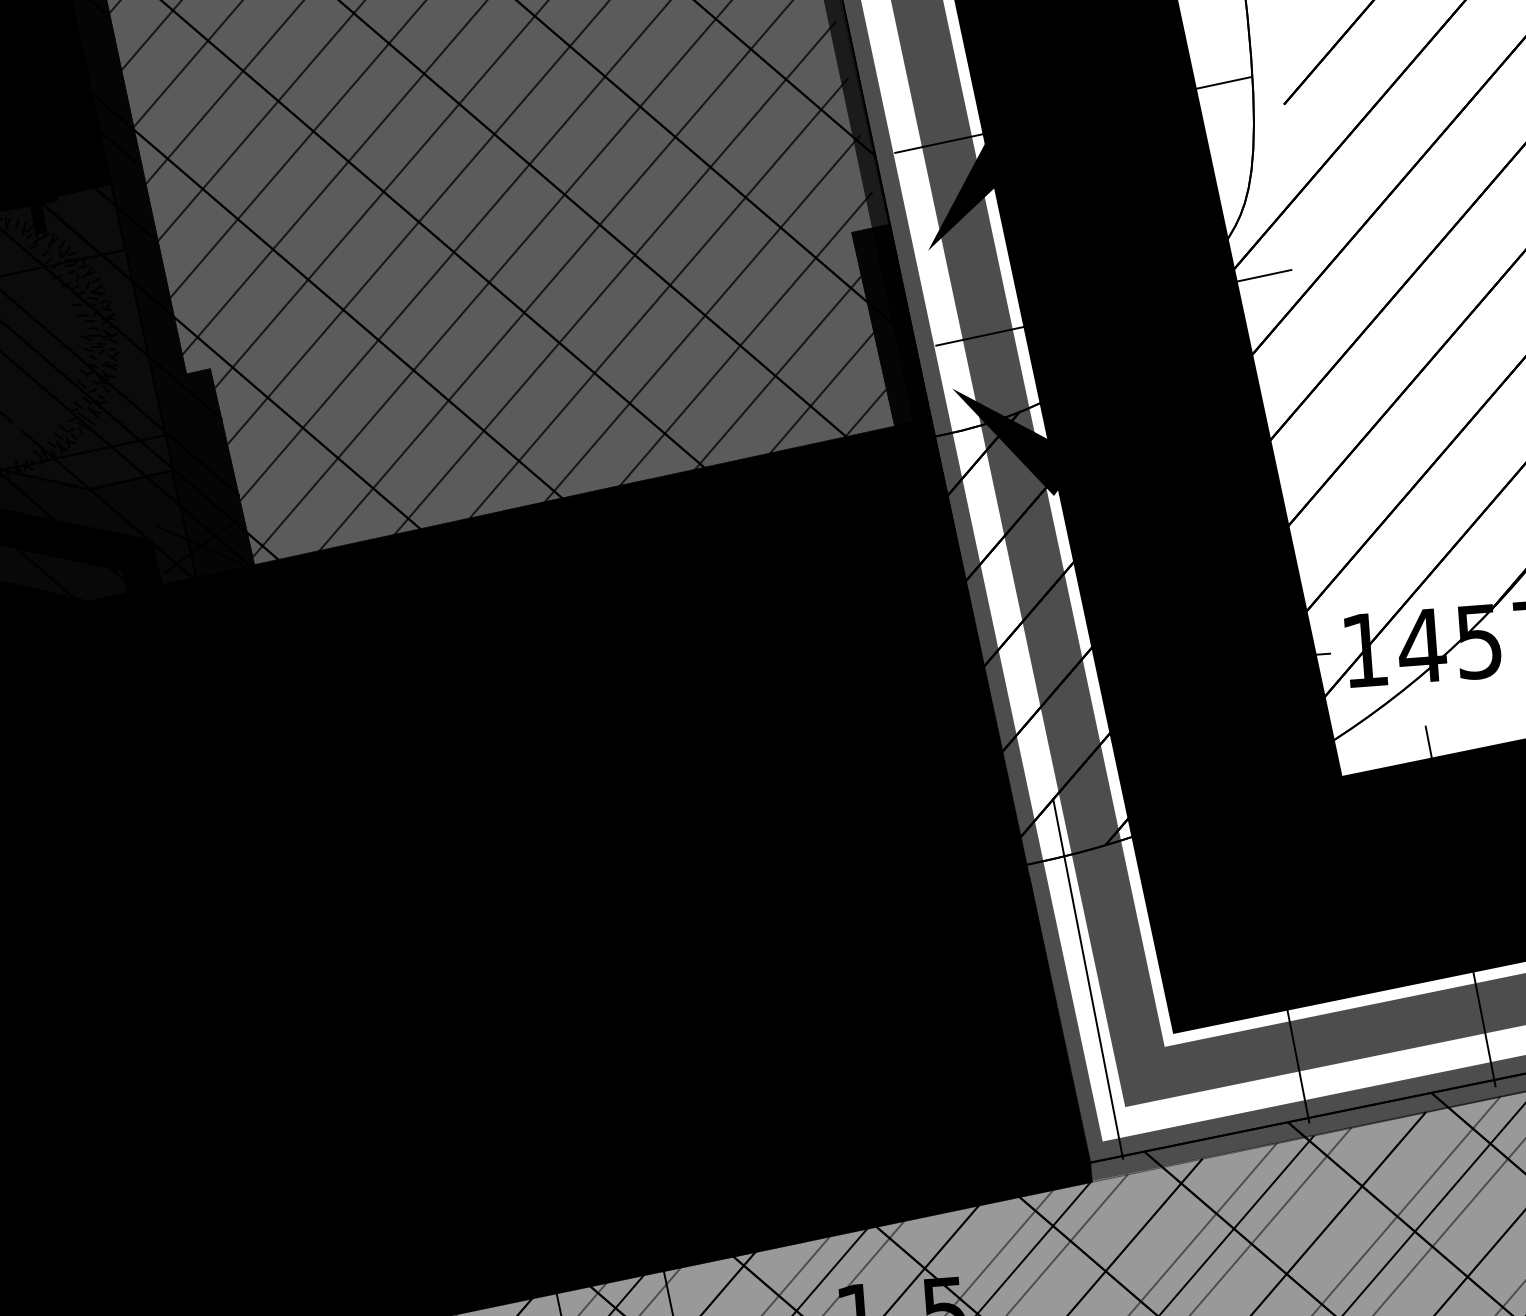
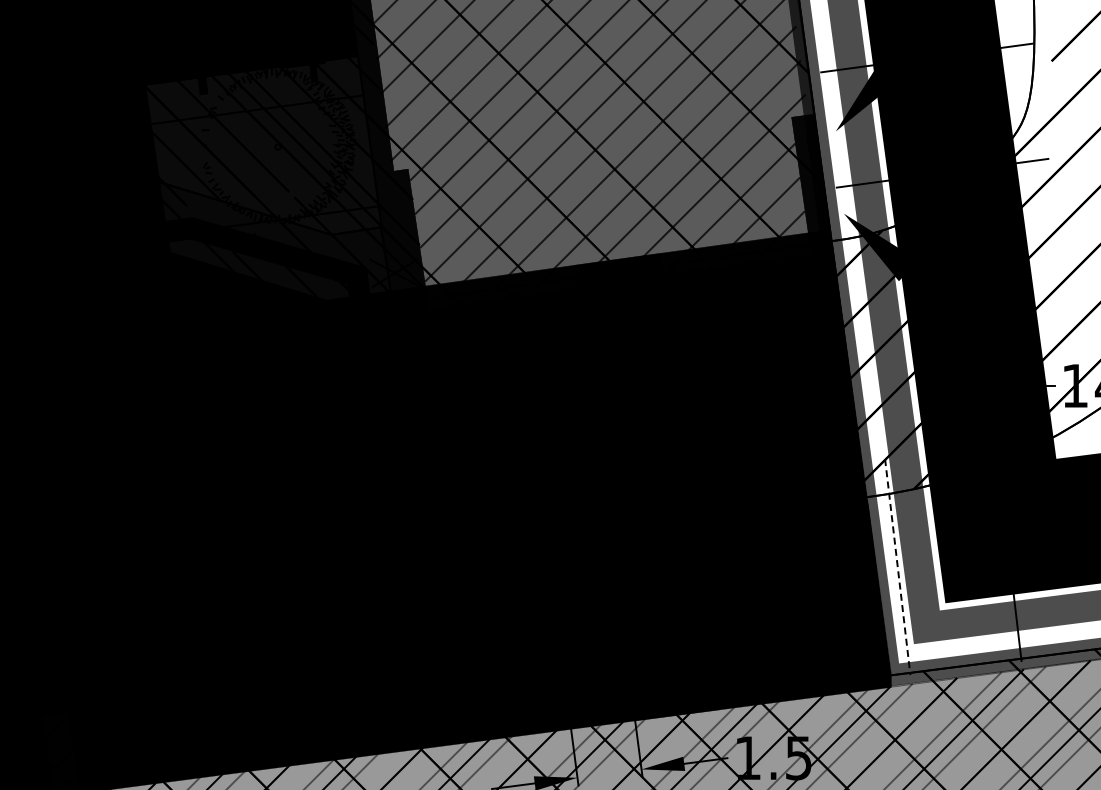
line: (1087, 979) -> (897, 567), solid -> dashed

